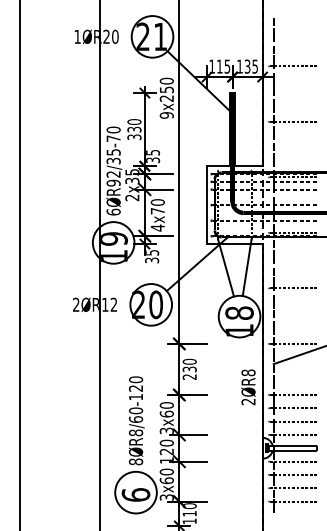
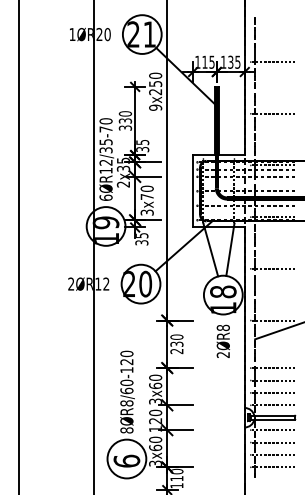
text: (113, 182) -> (105, 170), 6ØR92/35-70 -> 6ØR12/35-70
text: (157, 227) -> (146, 212), 4x70 -> 3x70
text: (248, 387) -> (223, 341), moved

